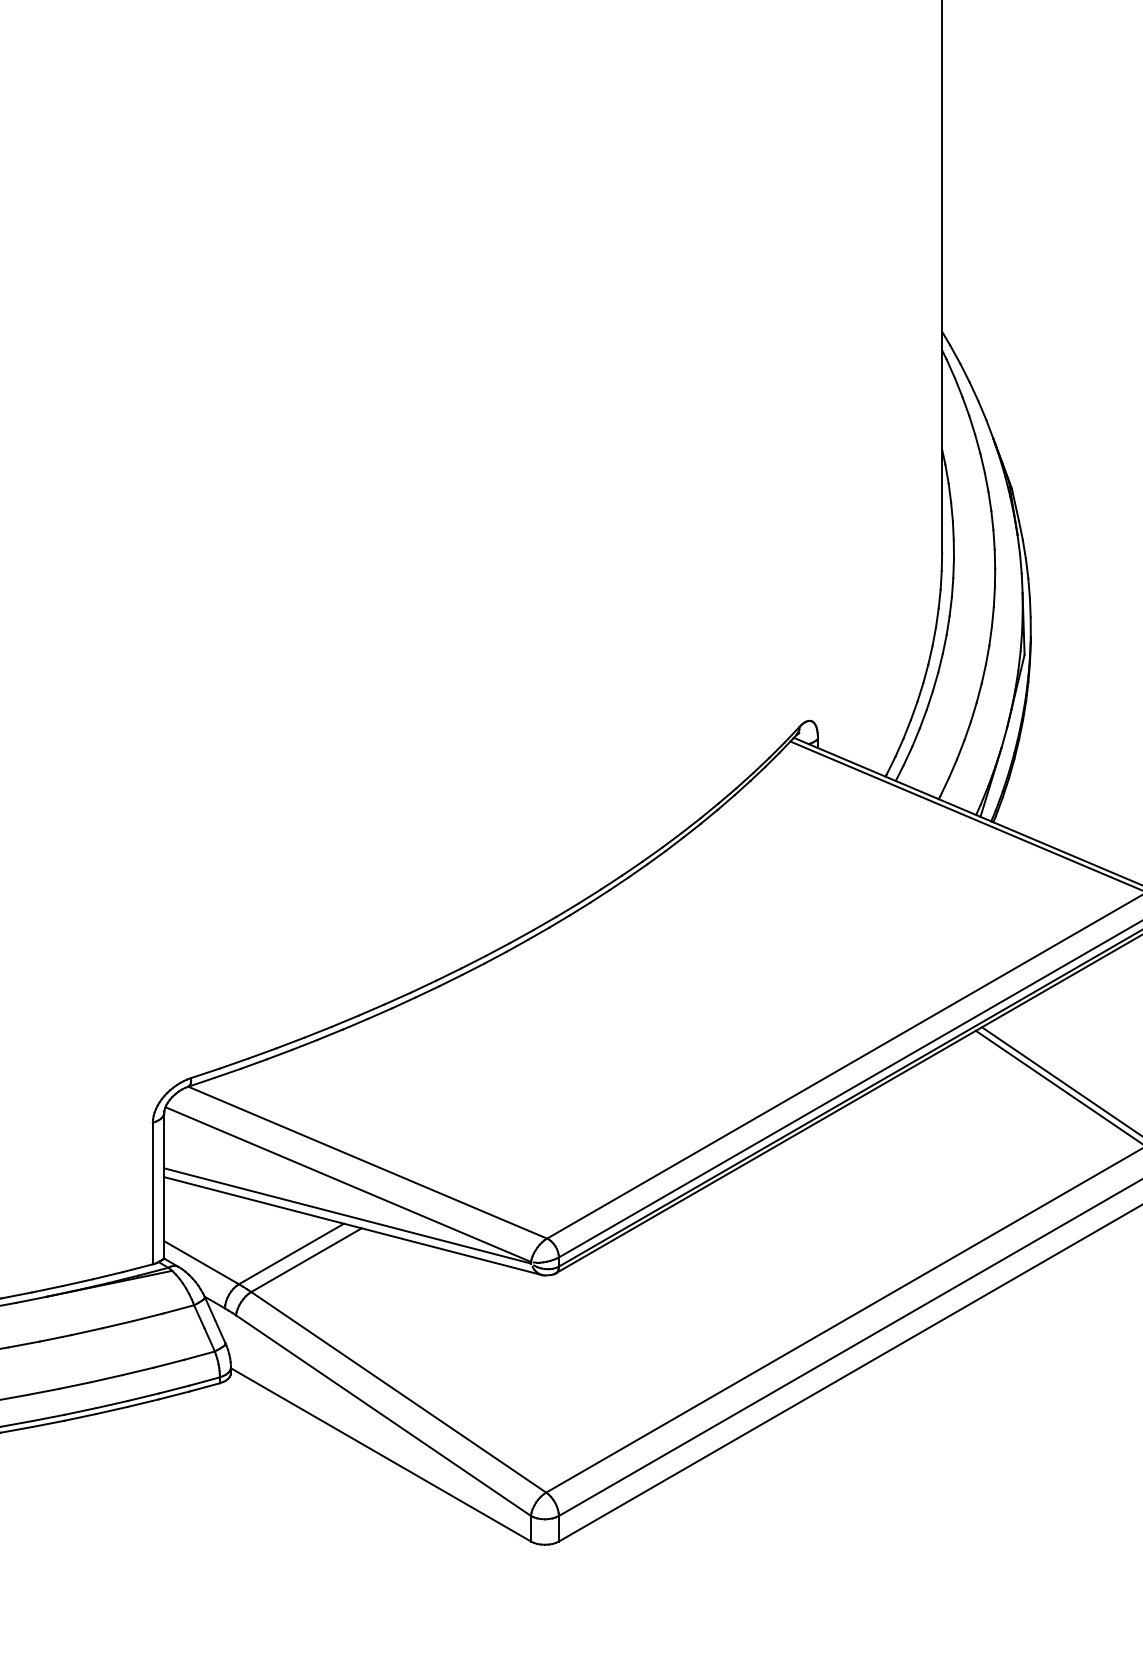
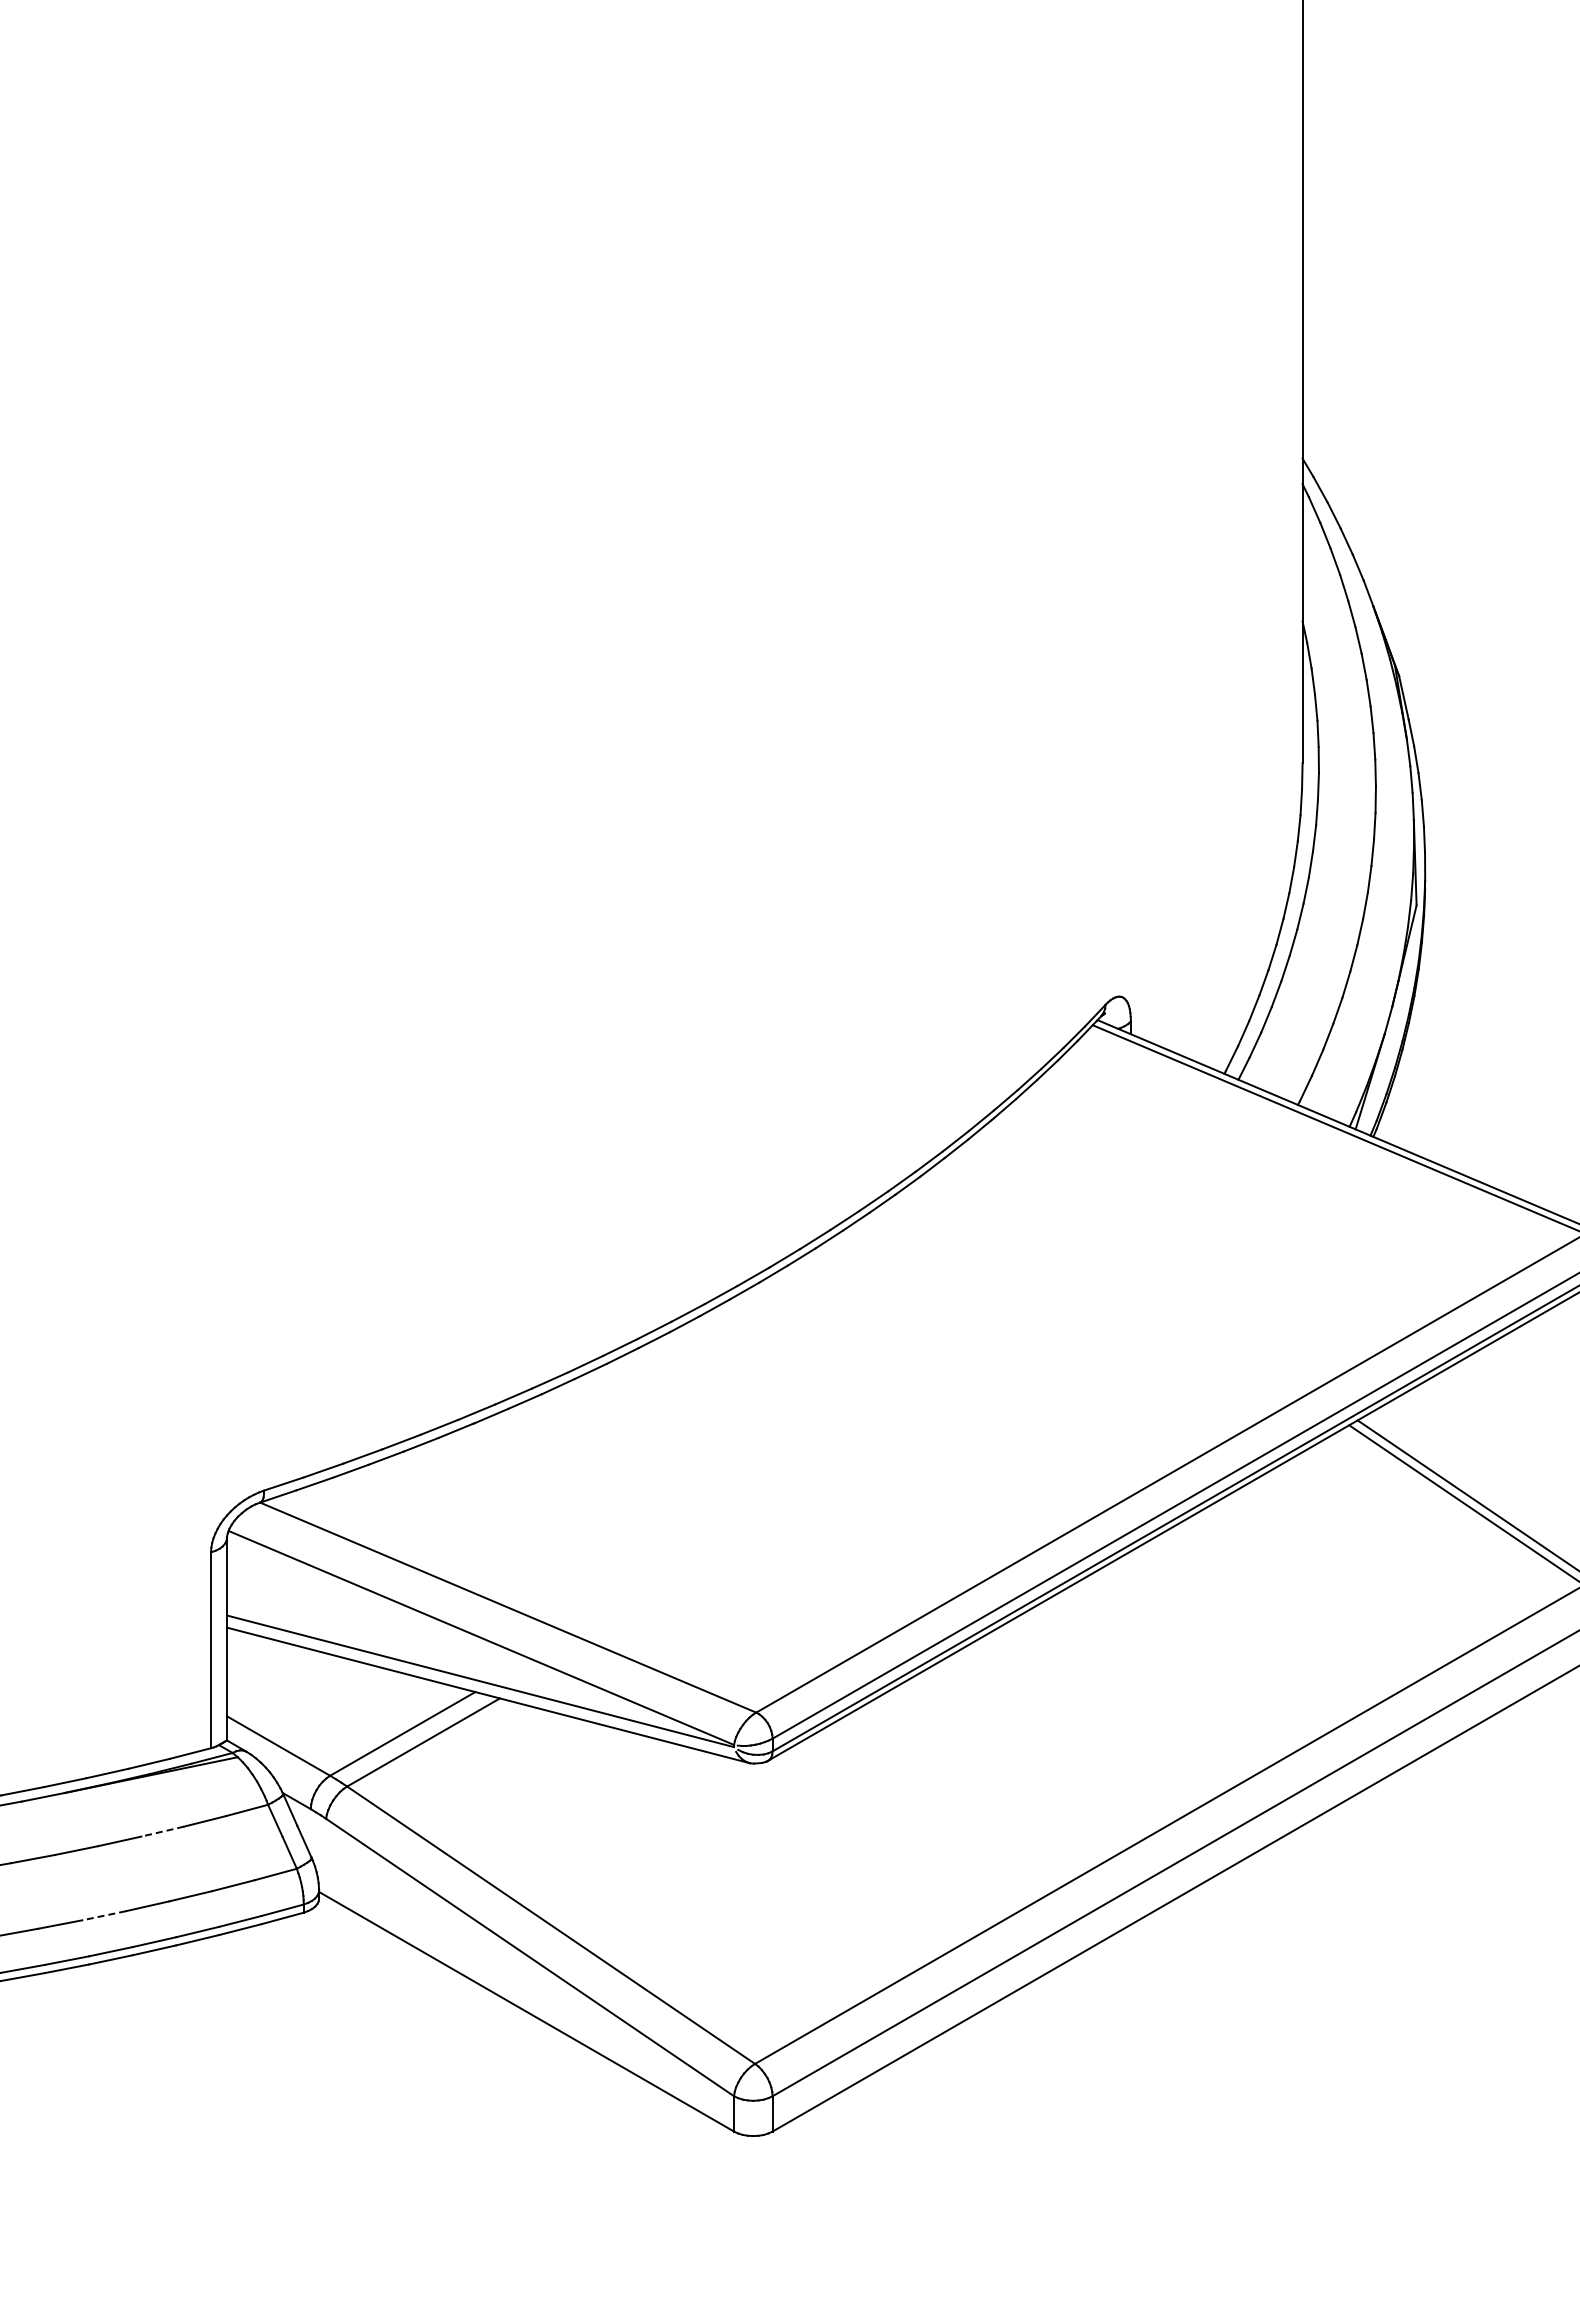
line: (117, 1324) -> (162, 1831), solid -> dashed
line: (75, 1385) -> (103, 1915), solid -> dashed

